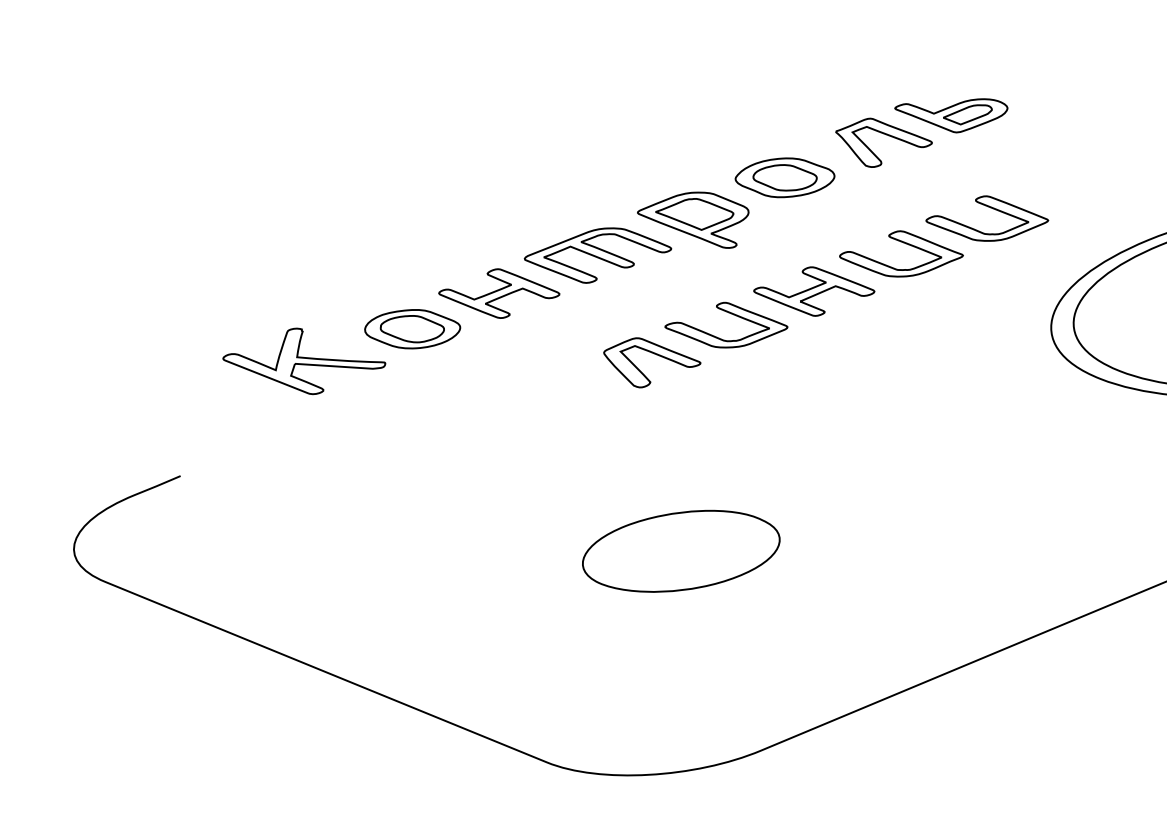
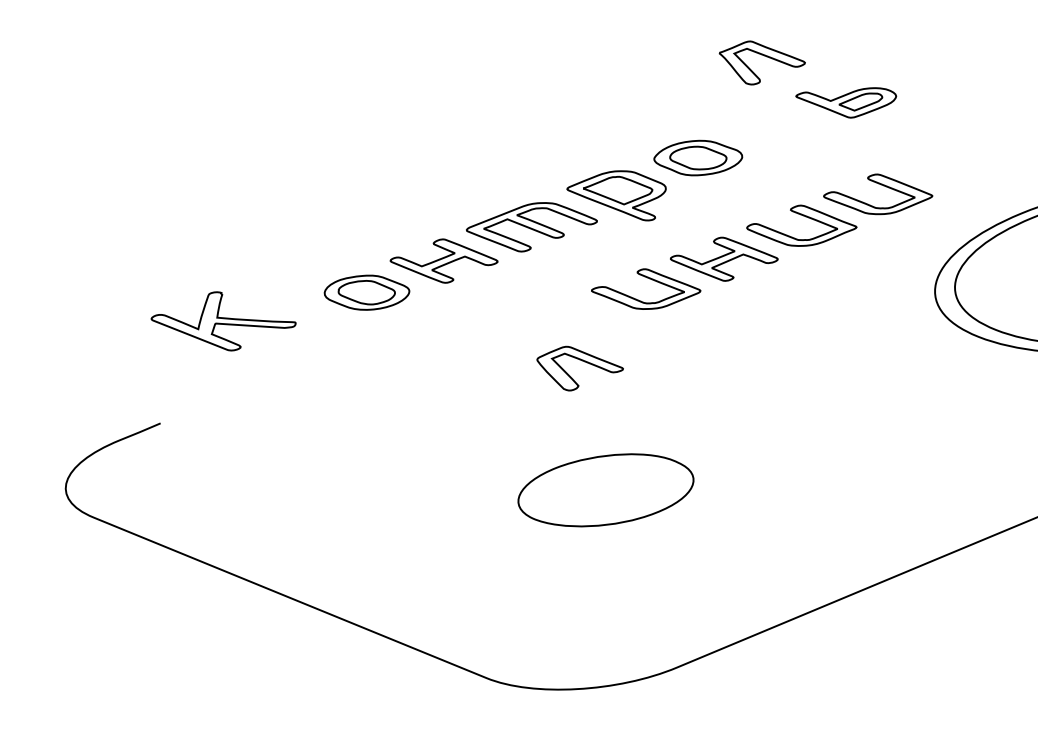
part: (886, 135) -> (764, 56), moved
part: (654, 354) -> (582, 361), moved
part: (304, 361) -> (223, 321), moved

